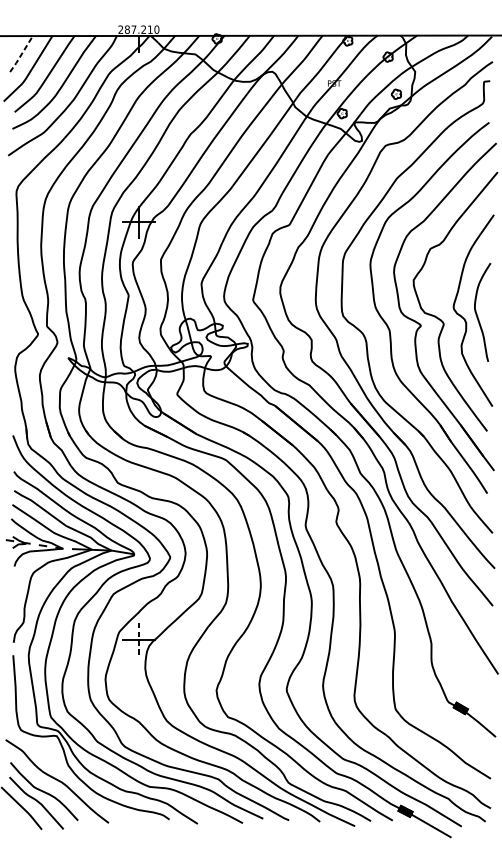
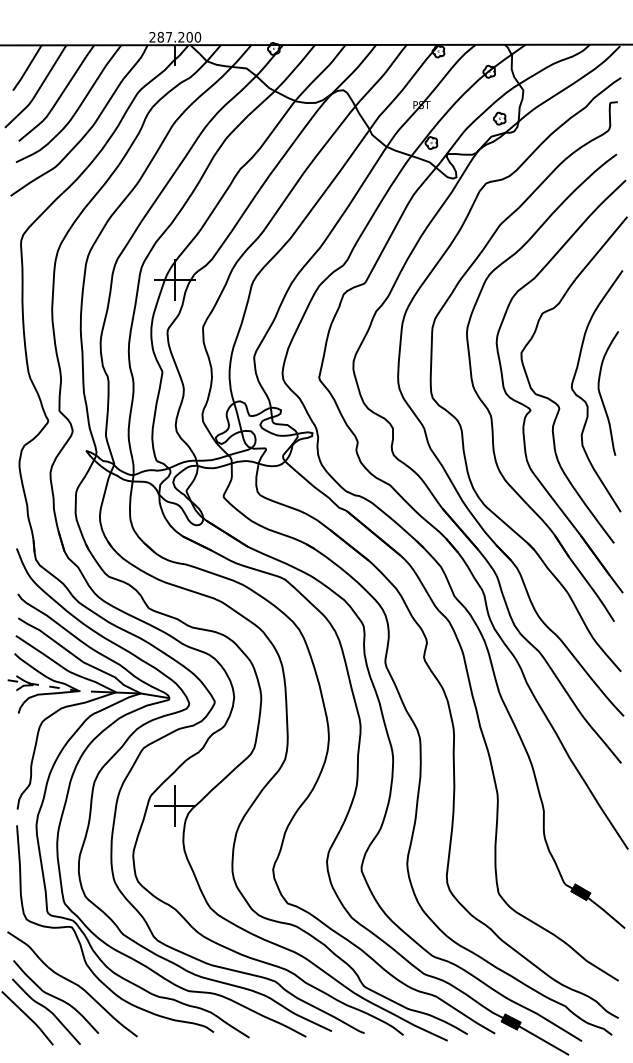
text: (150, 29) -> (189, 37), 287.210 -> 287.200
line: (21, 54) -> (27, 68), dashed -> solid
line: (139, 640) -> (175, 806), dashed -> solid

